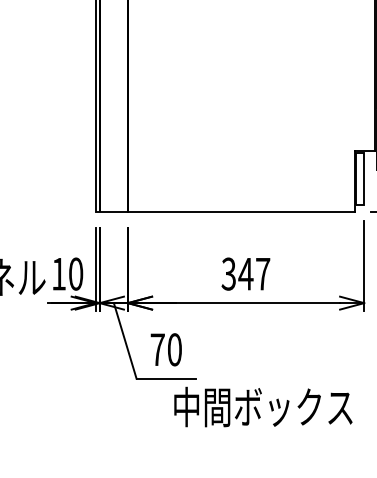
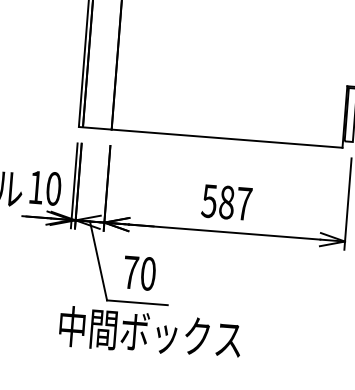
text: (237, 273) -> (218, 201), 347 -> 587
text: (263, 406) -> (150, 332), moved

